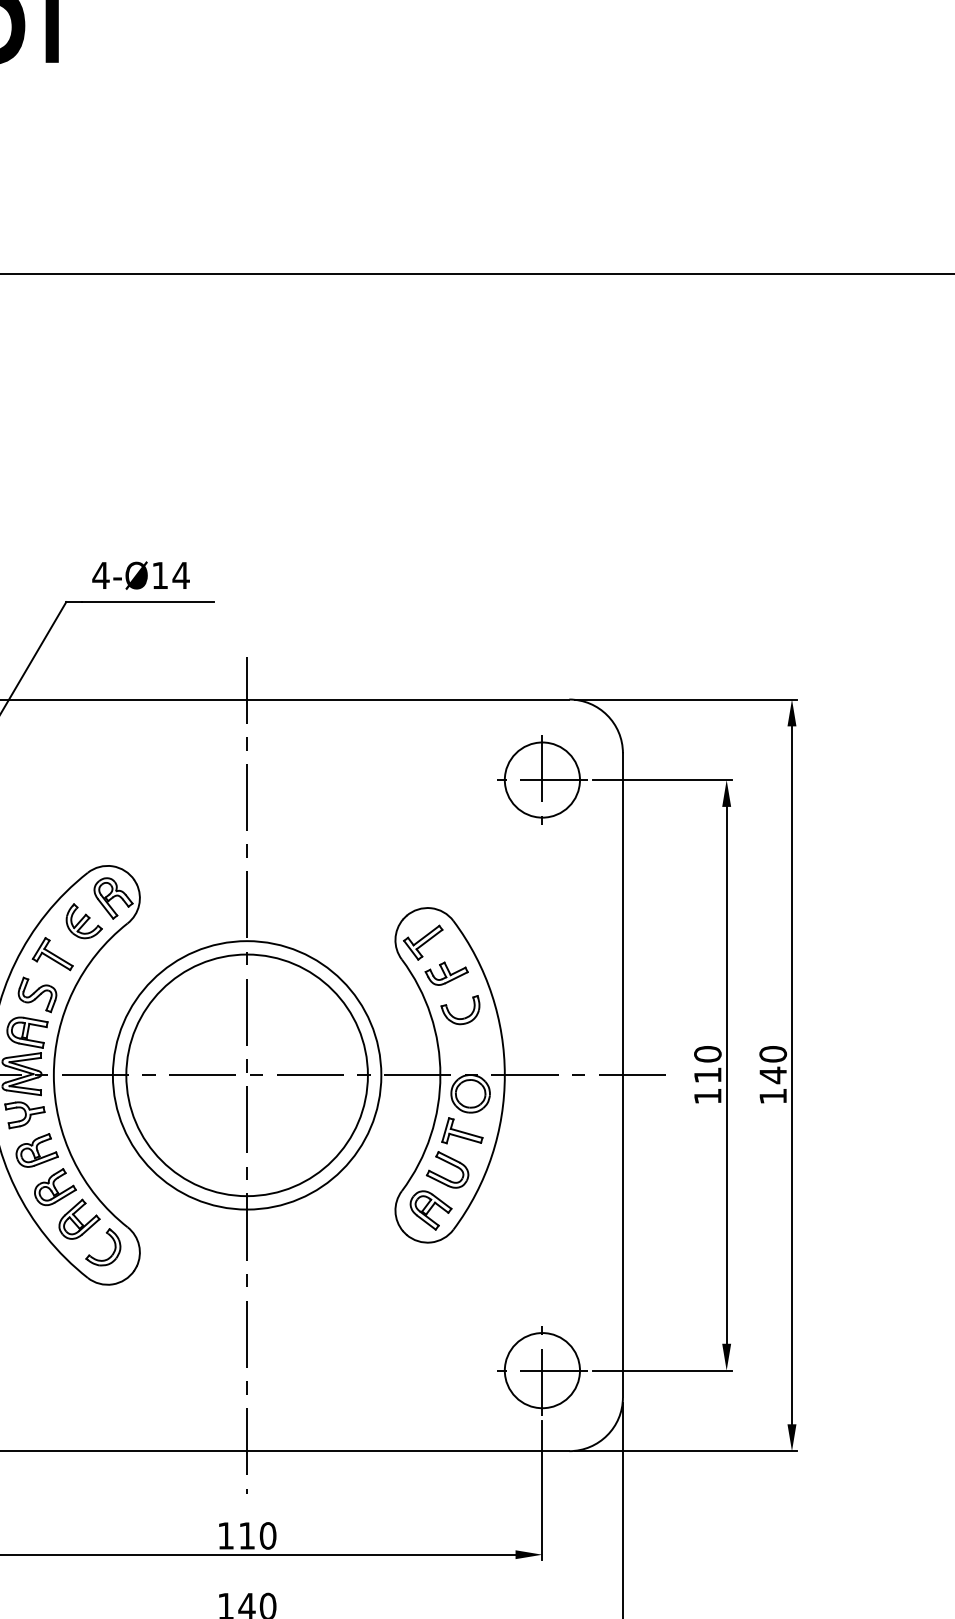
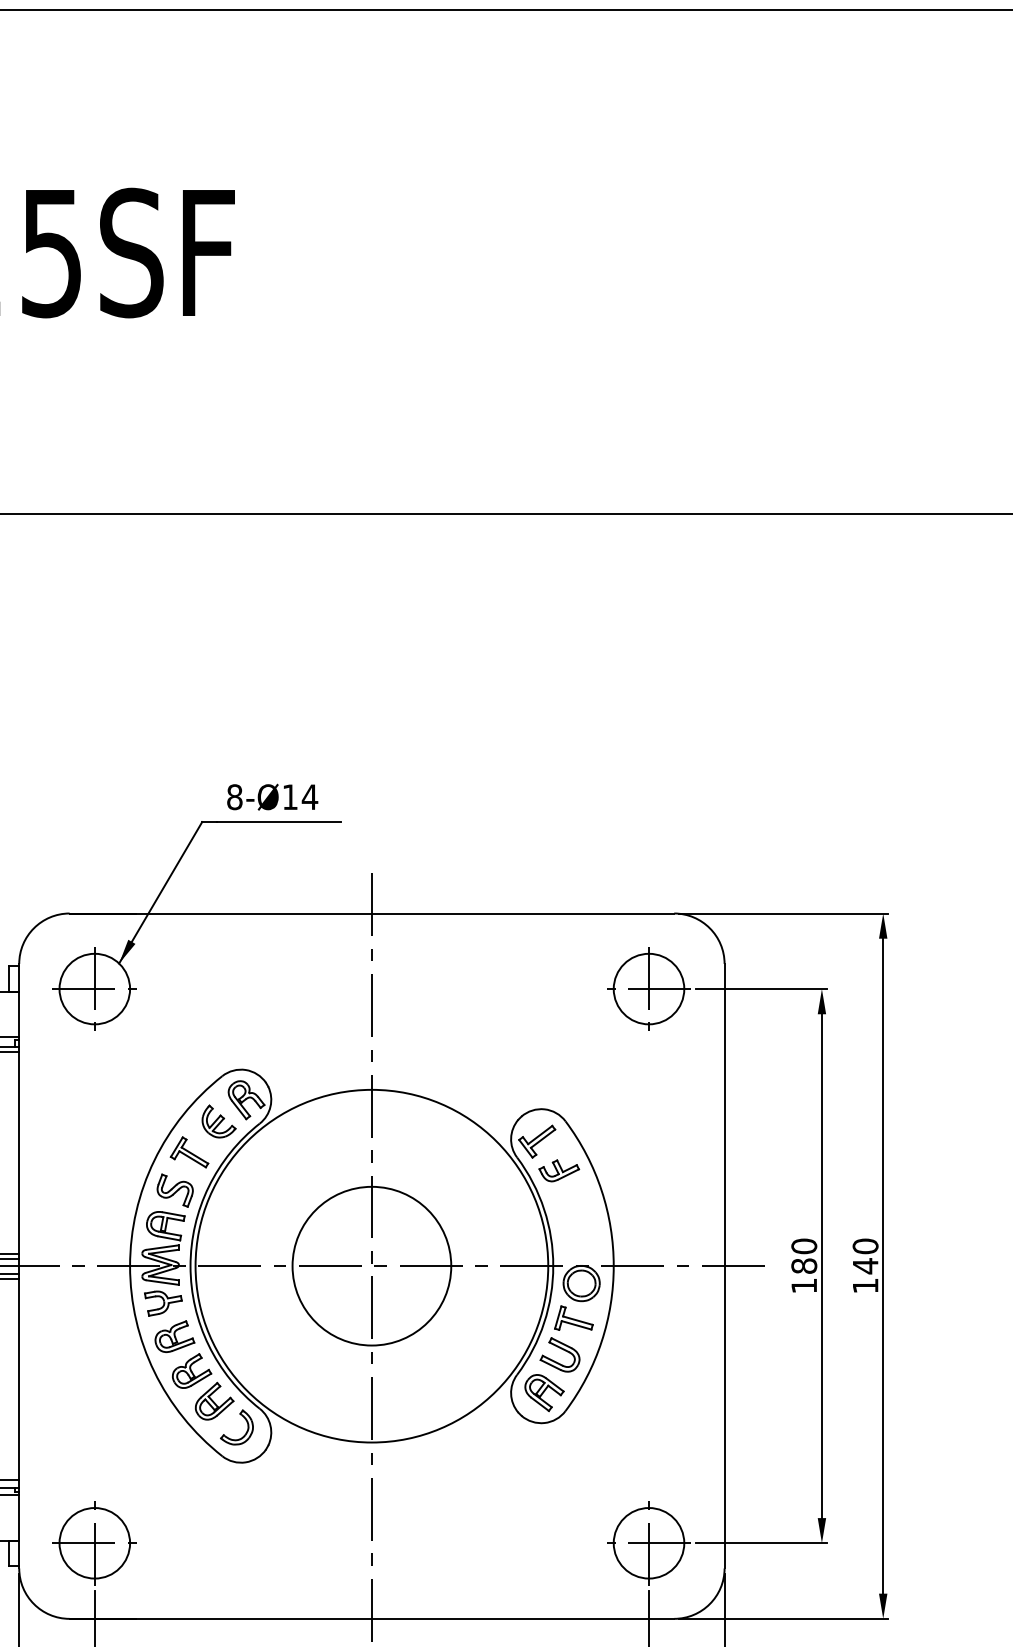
text: (100, 575) -> (234, 797), 4-Ø14 -> 8-Ø14
part: (459, 1018) -> (571, 1212), removed
circle: (246, 1074) -> (371, 1265), size x0.7
text: (708, 1074) -> (804, 1265), 110 -> 180
circle: (246, 1075) -> (371, 1266), size x1.4

